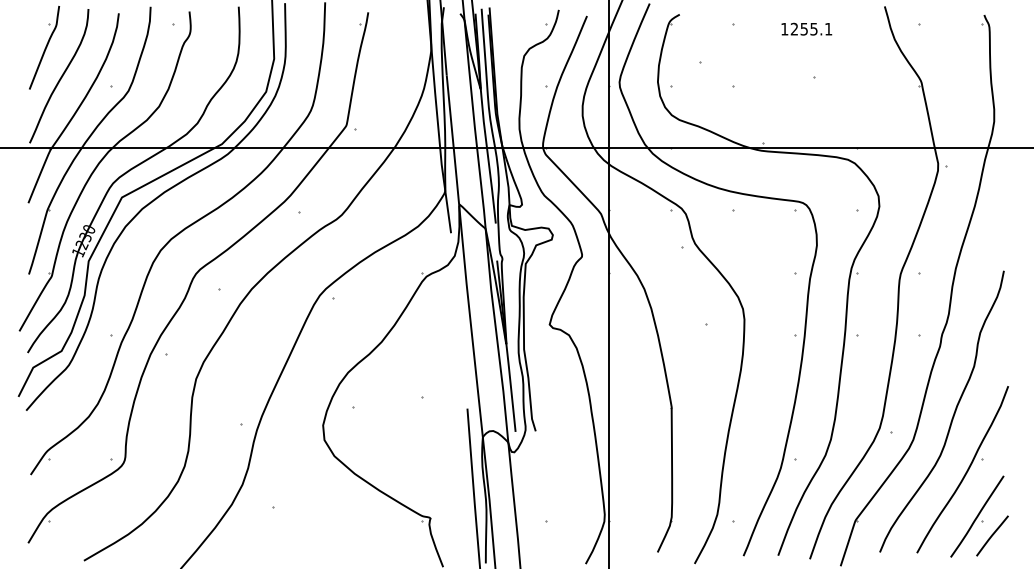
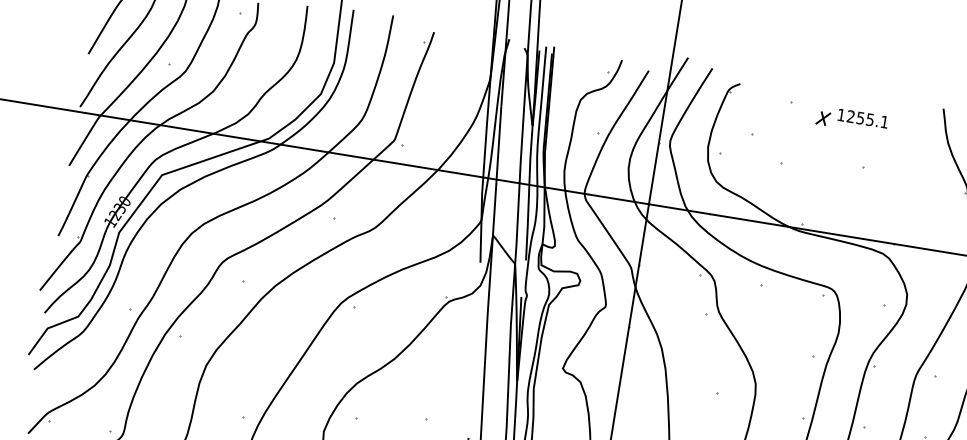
part: (767, 35) -> (823, 118), added

